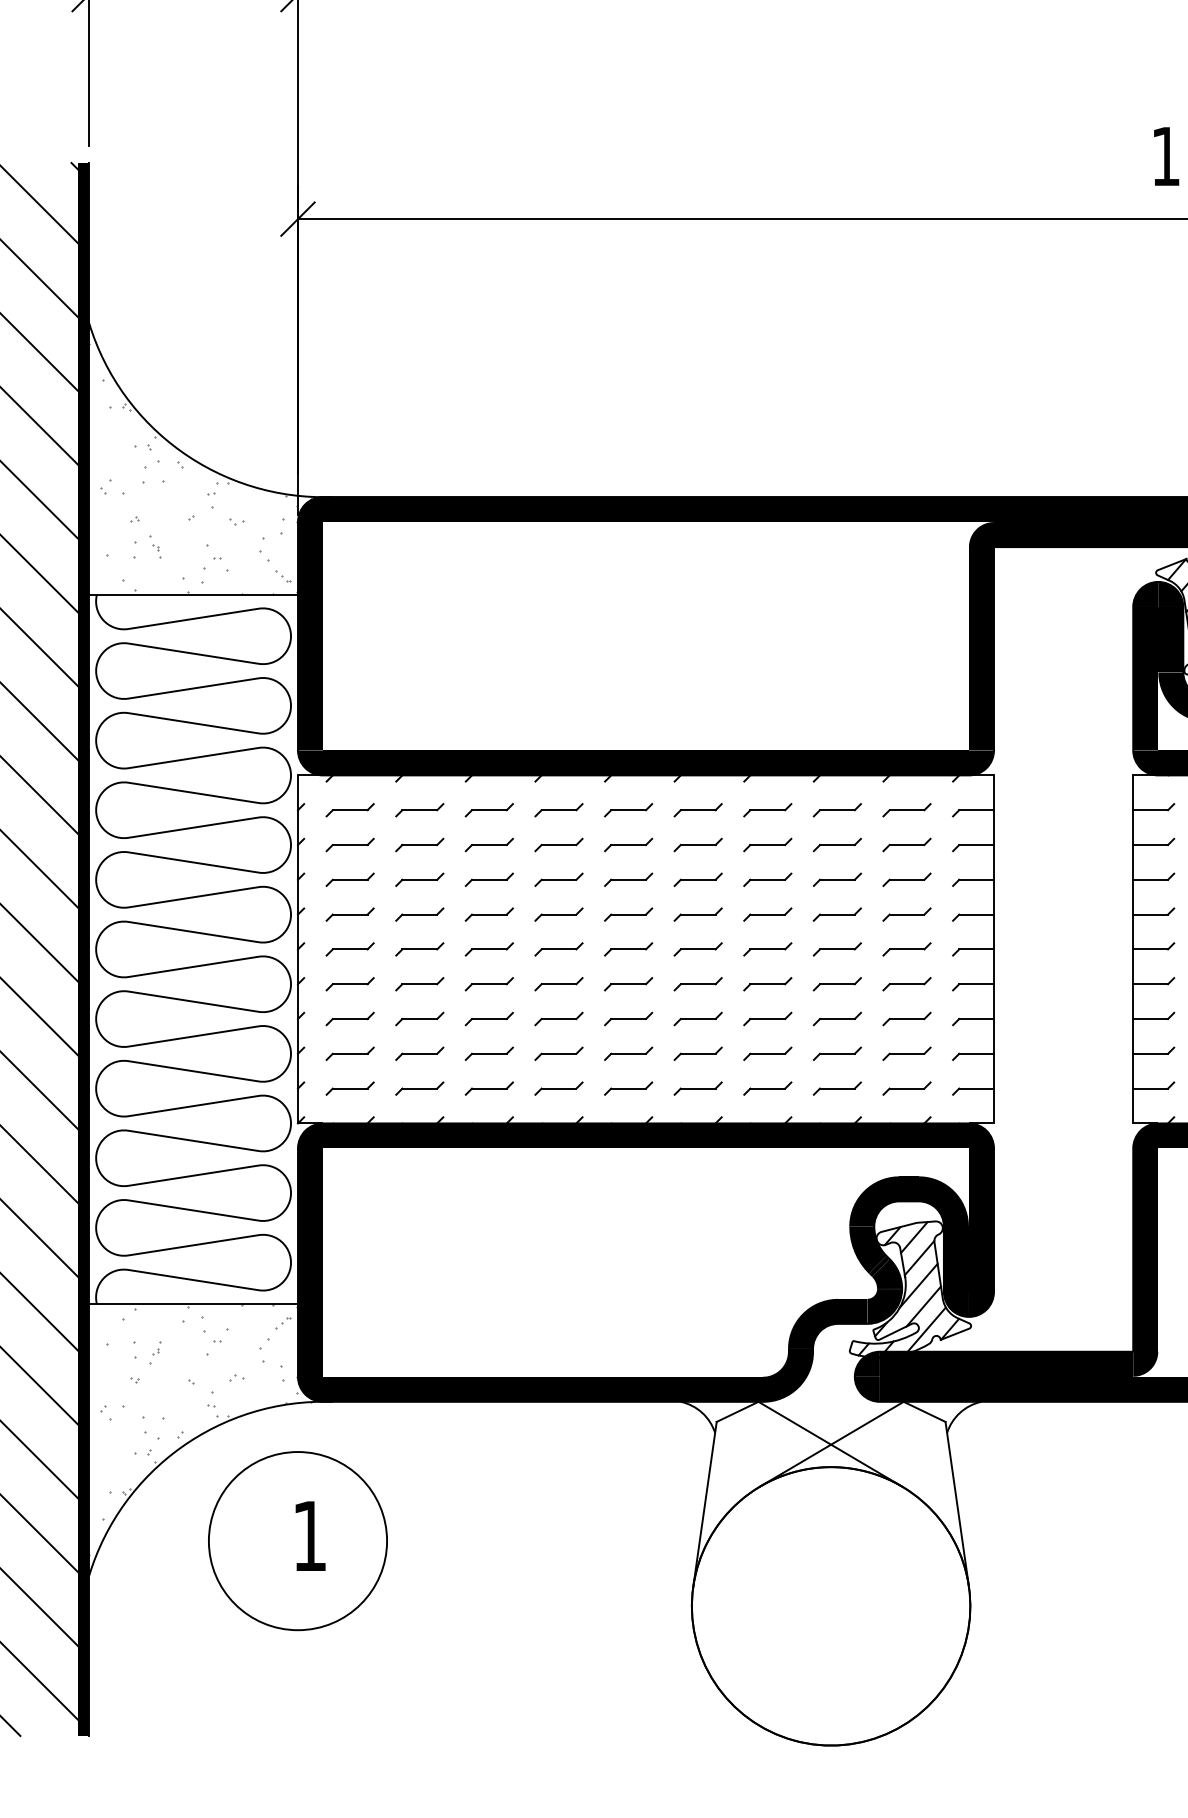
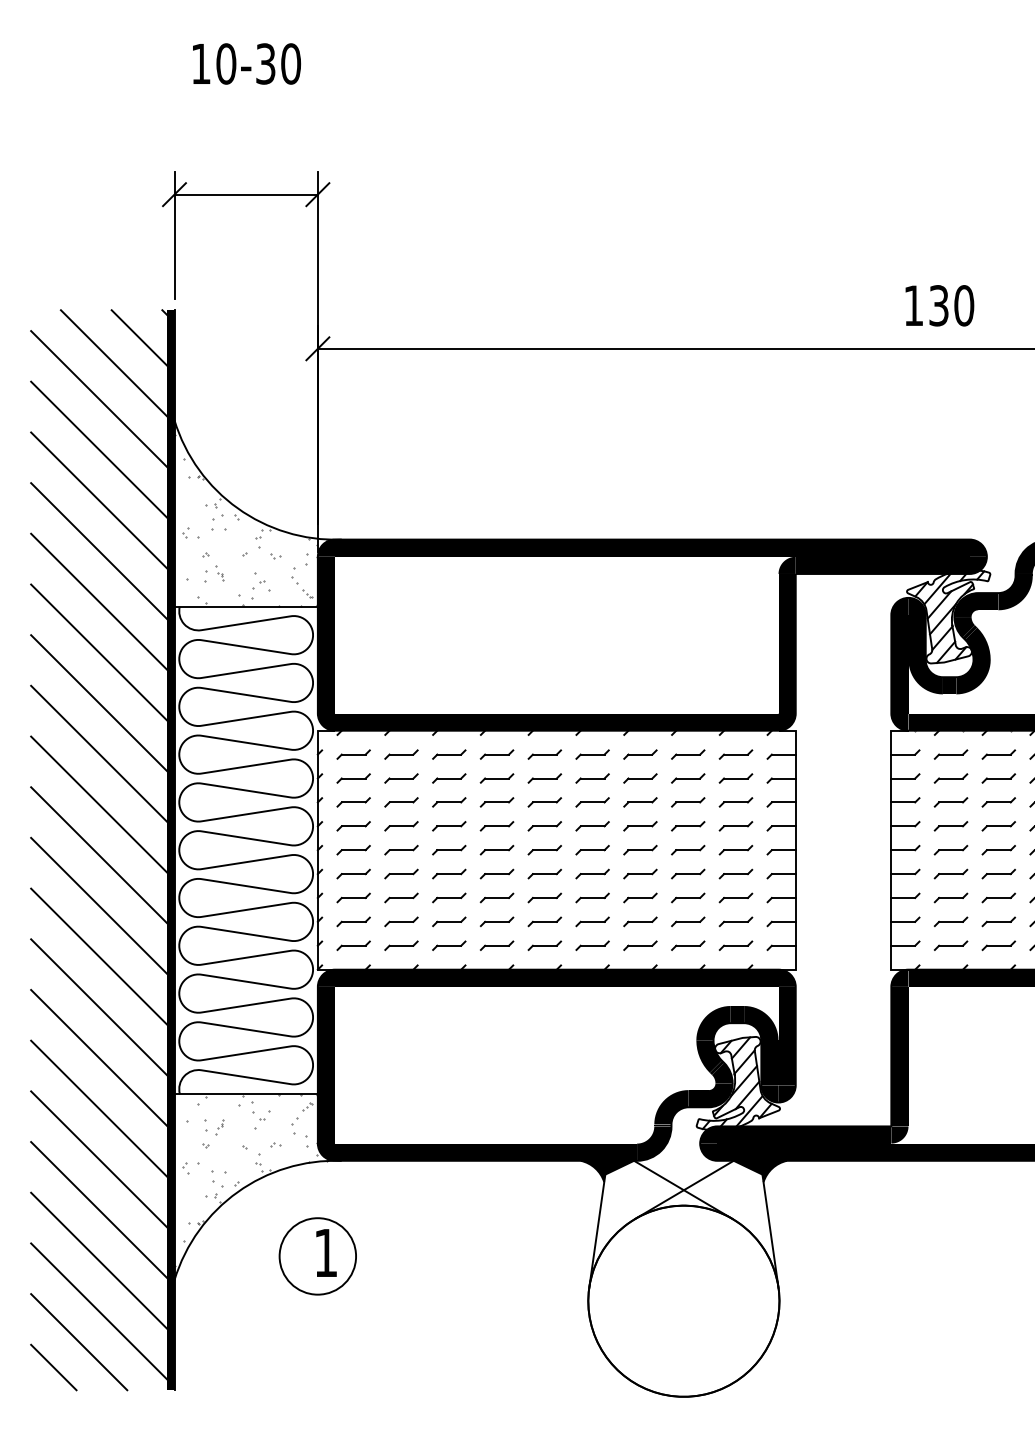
fill: (719, 1417) -> (607, 1171), added
fill: (941, 1417) -> (759, 1171), added
circle: (297, 1541) -> (317, 1256), size x0.62

